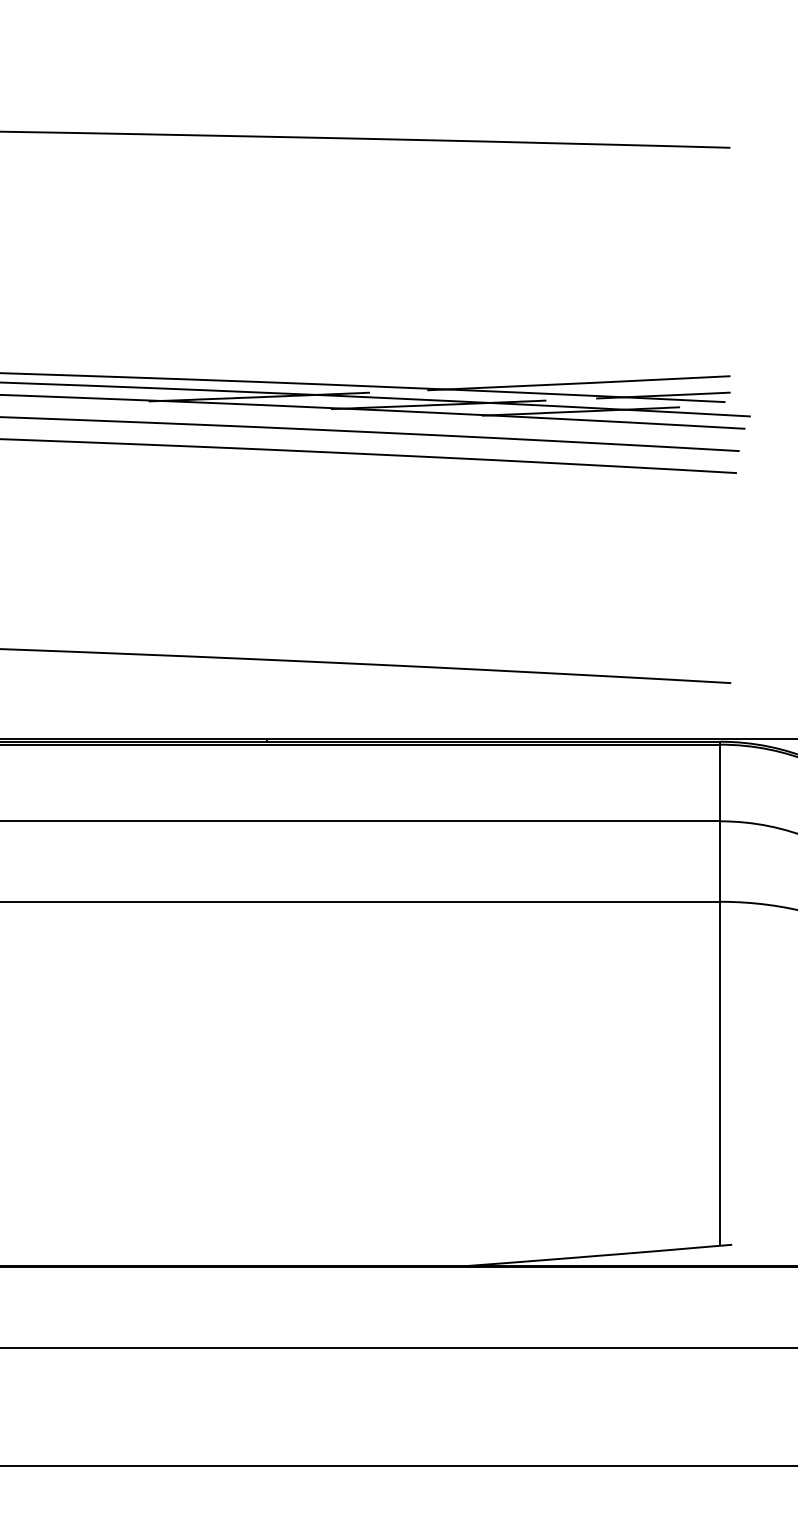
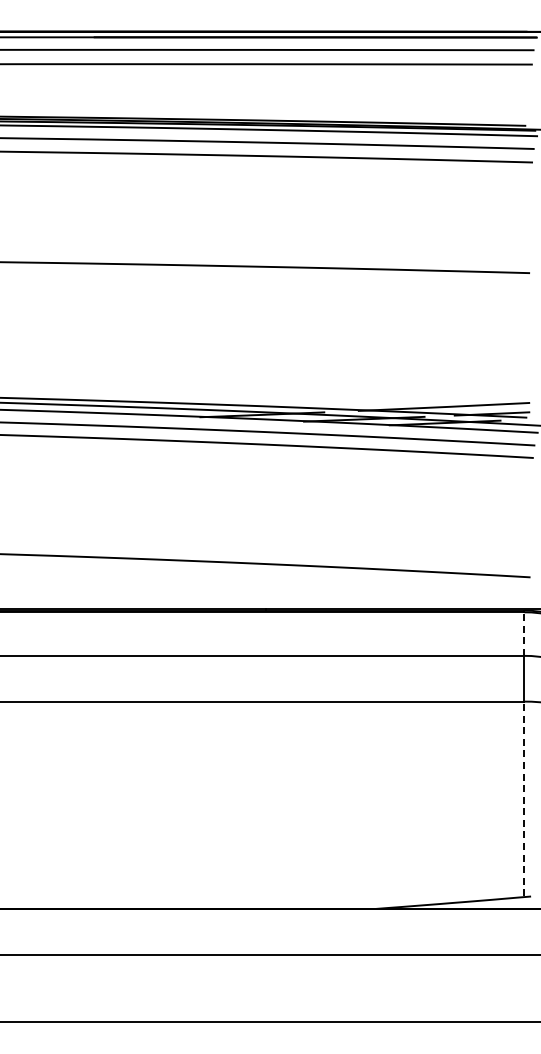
line: (720, 783) -> (524, 634), solid -> dashed
line: (720, 1072) -> (524, 798), solid -> dashed

